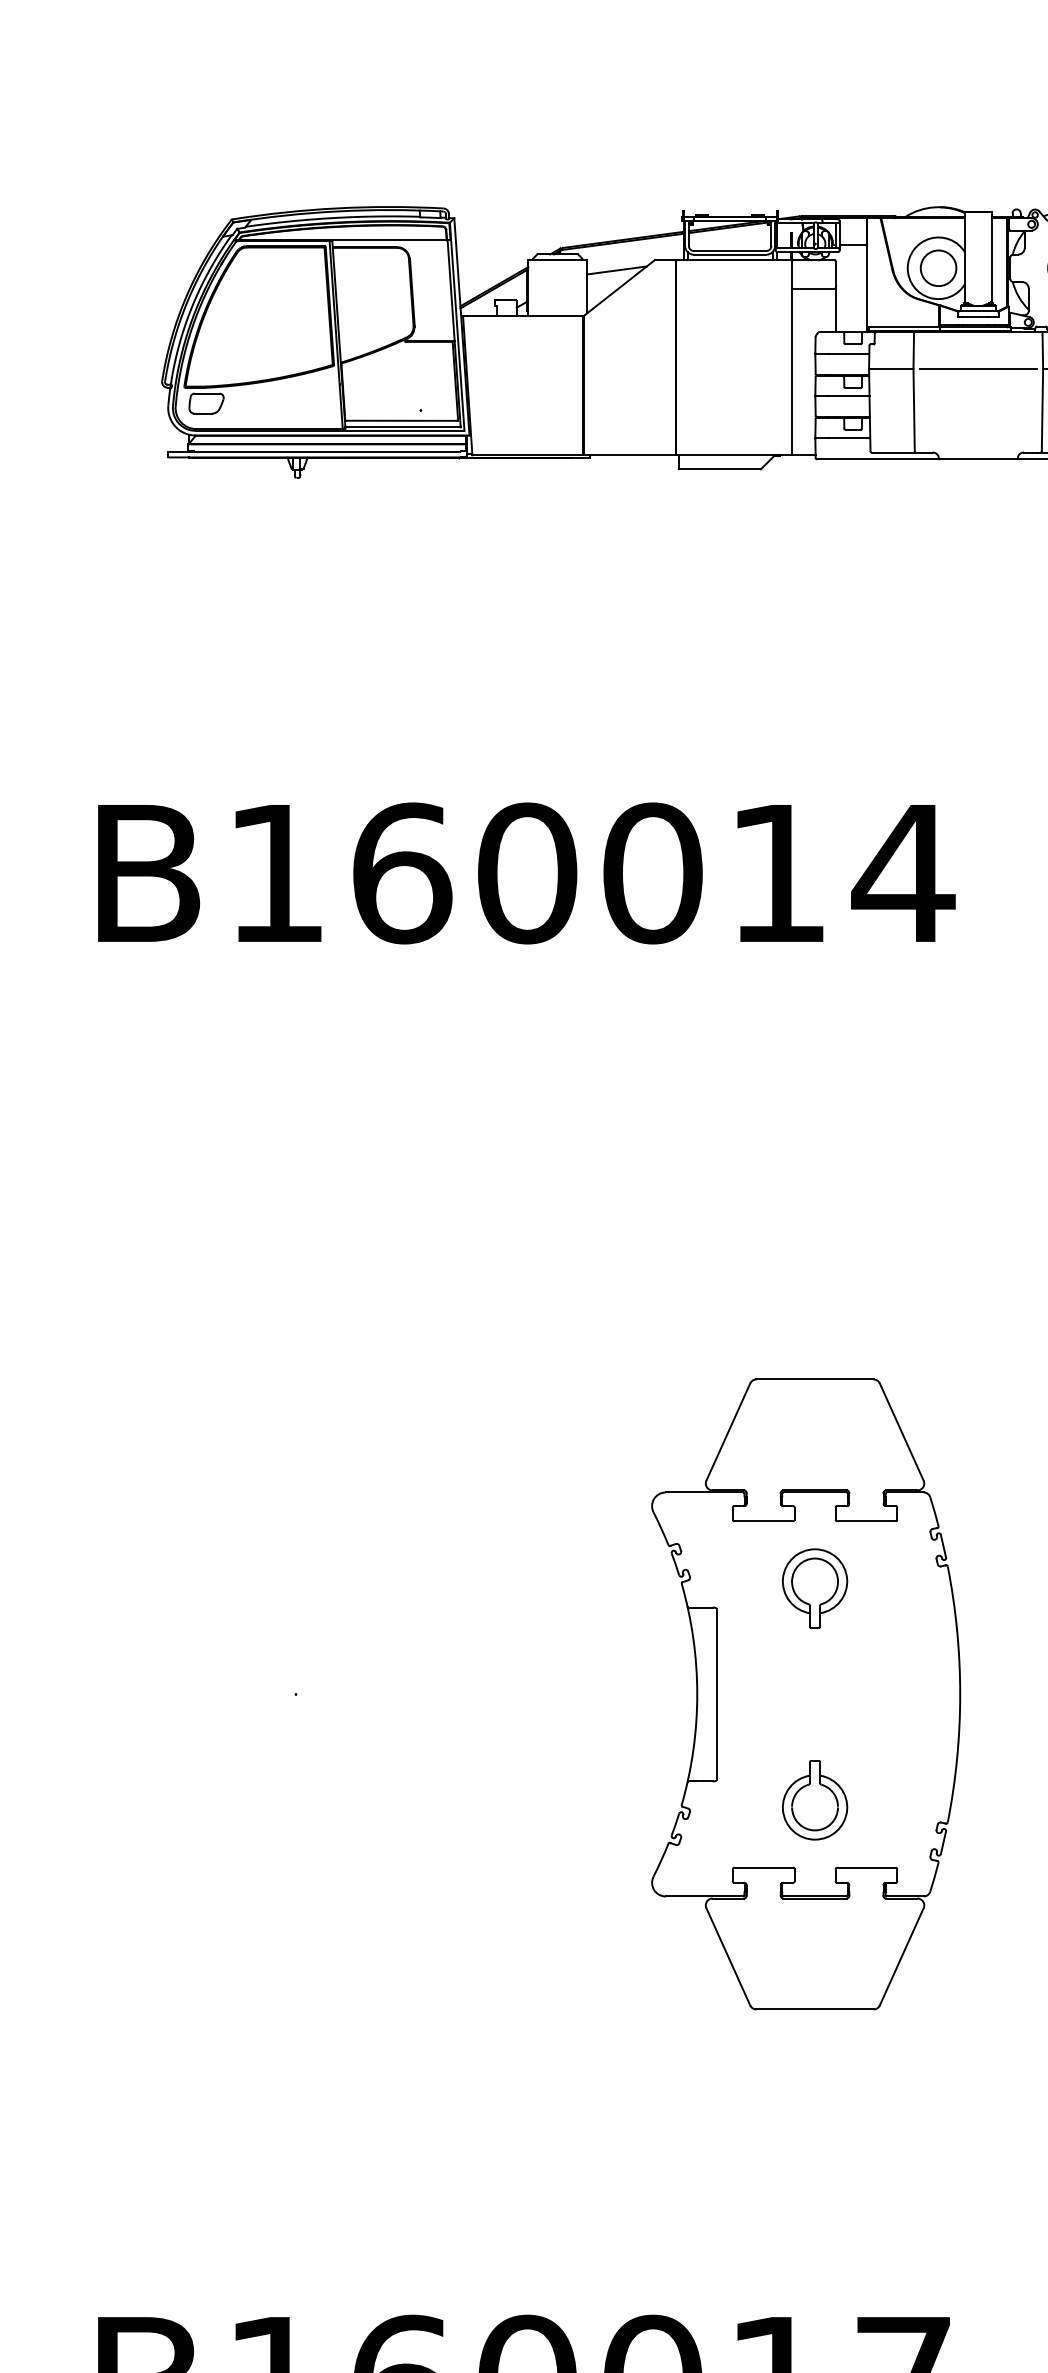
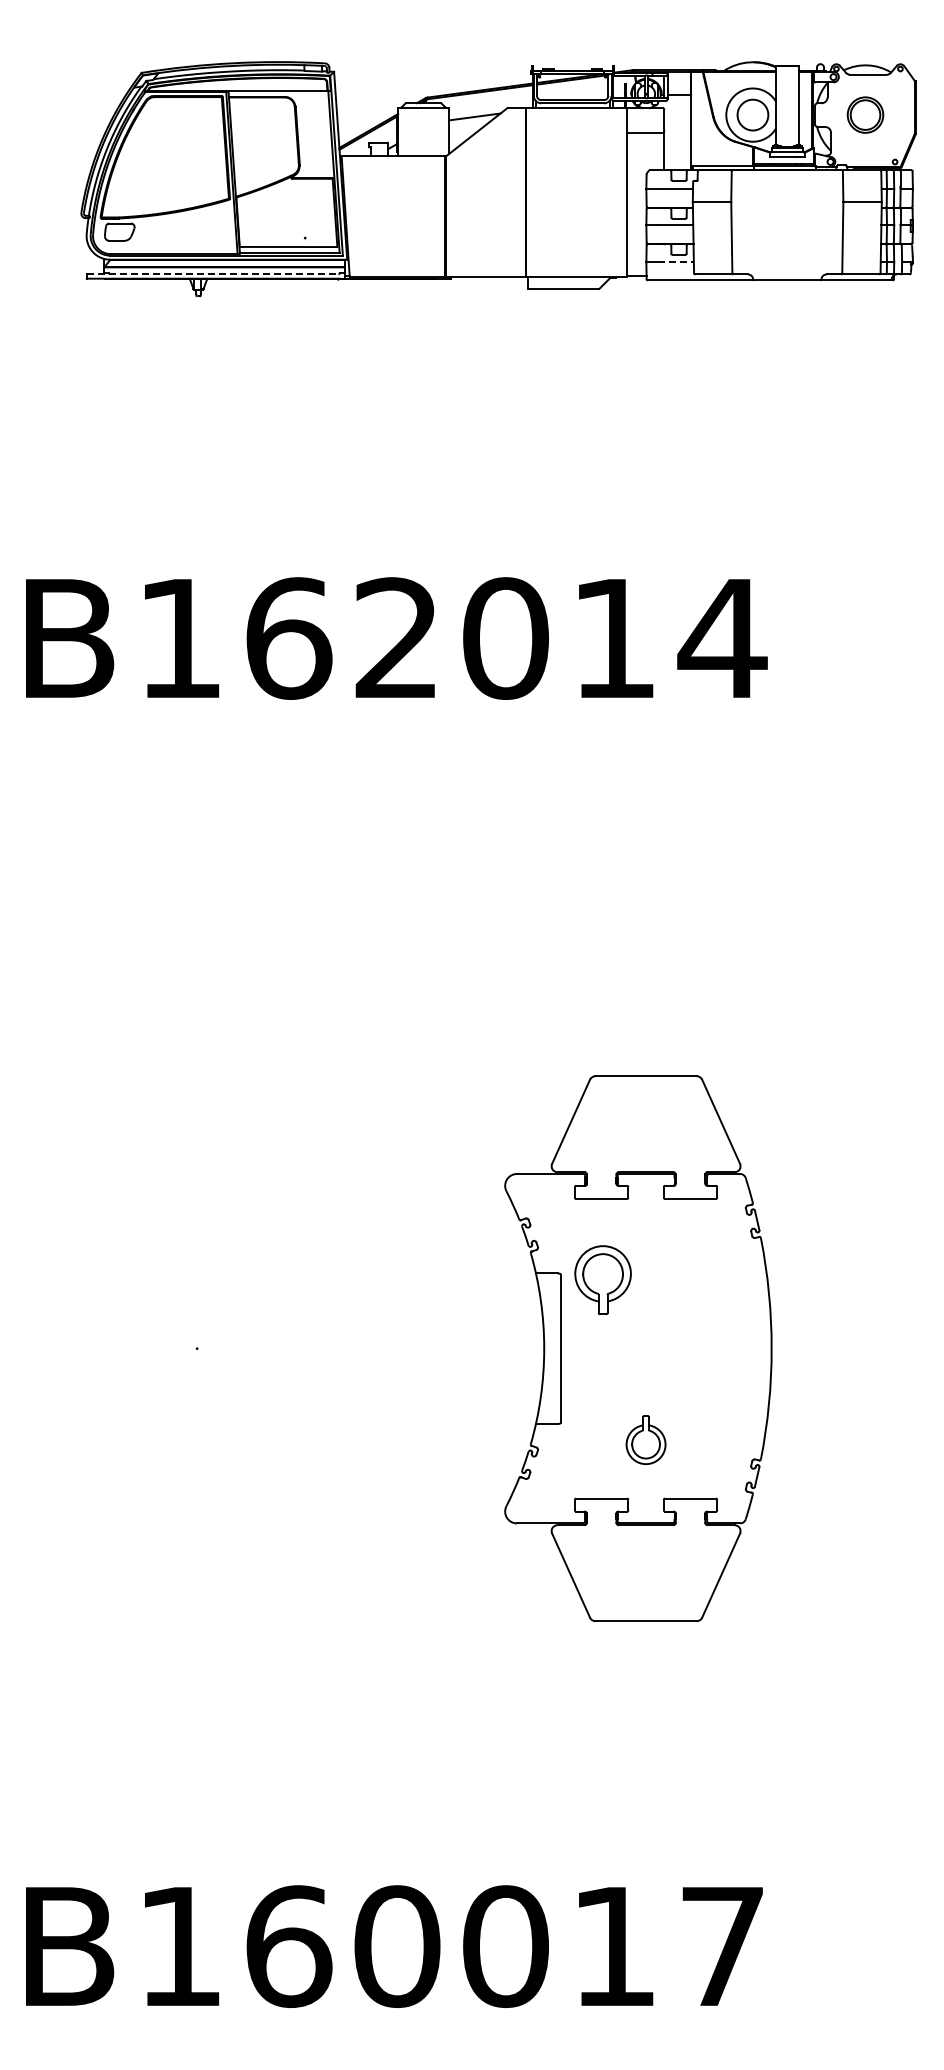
line: (977, 369) -> (786, 202), removed
line: (850, 438) -> (676, 262), solid -> dashed
line: (314, 451) -> (213, 273), solid -> dashed
text: (527, 873) -> (397, 638), B160014 -> B162014
part: (814, 1589) -> (602, 1280), moved
part: (814, 1800) -> (645, 1440), size x0.7

